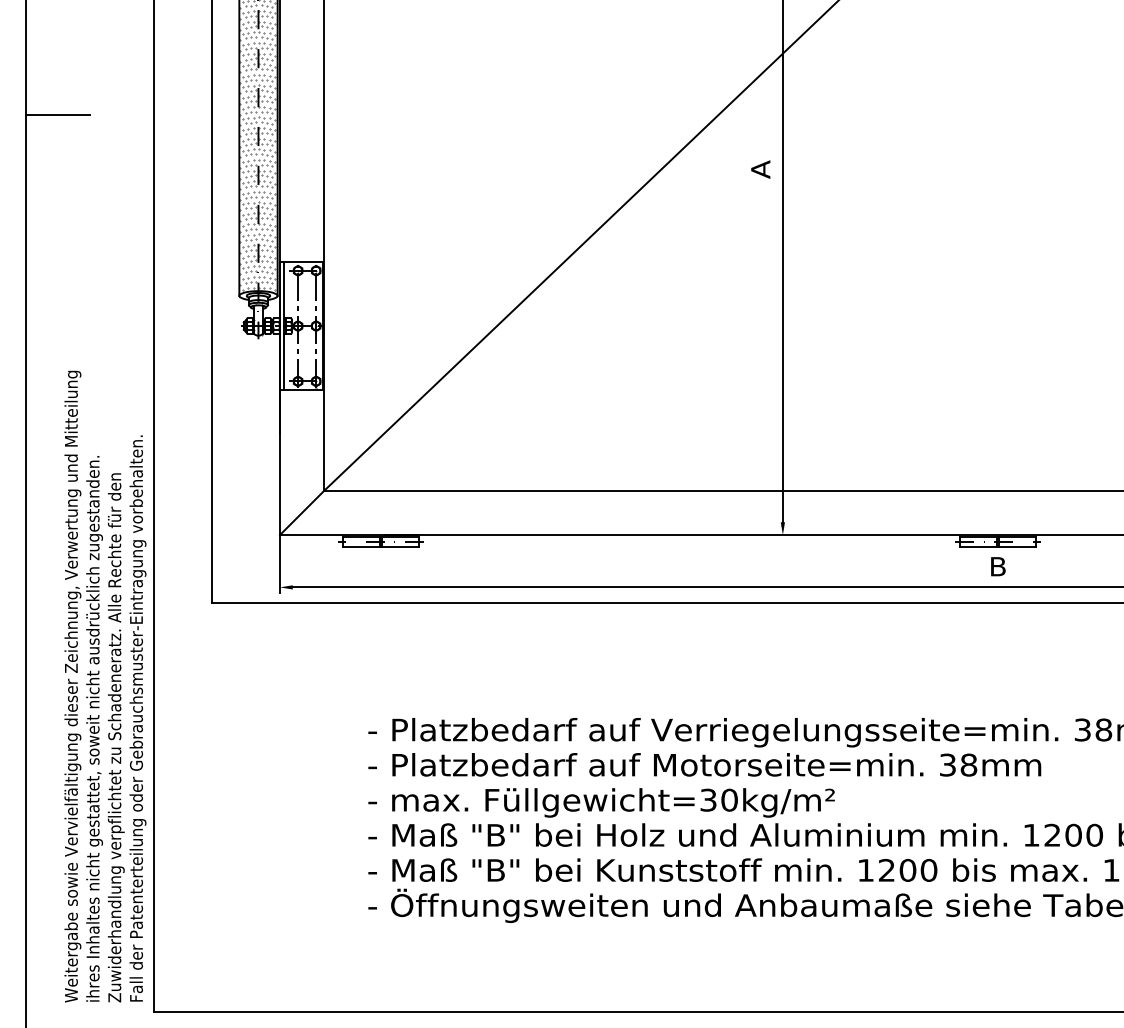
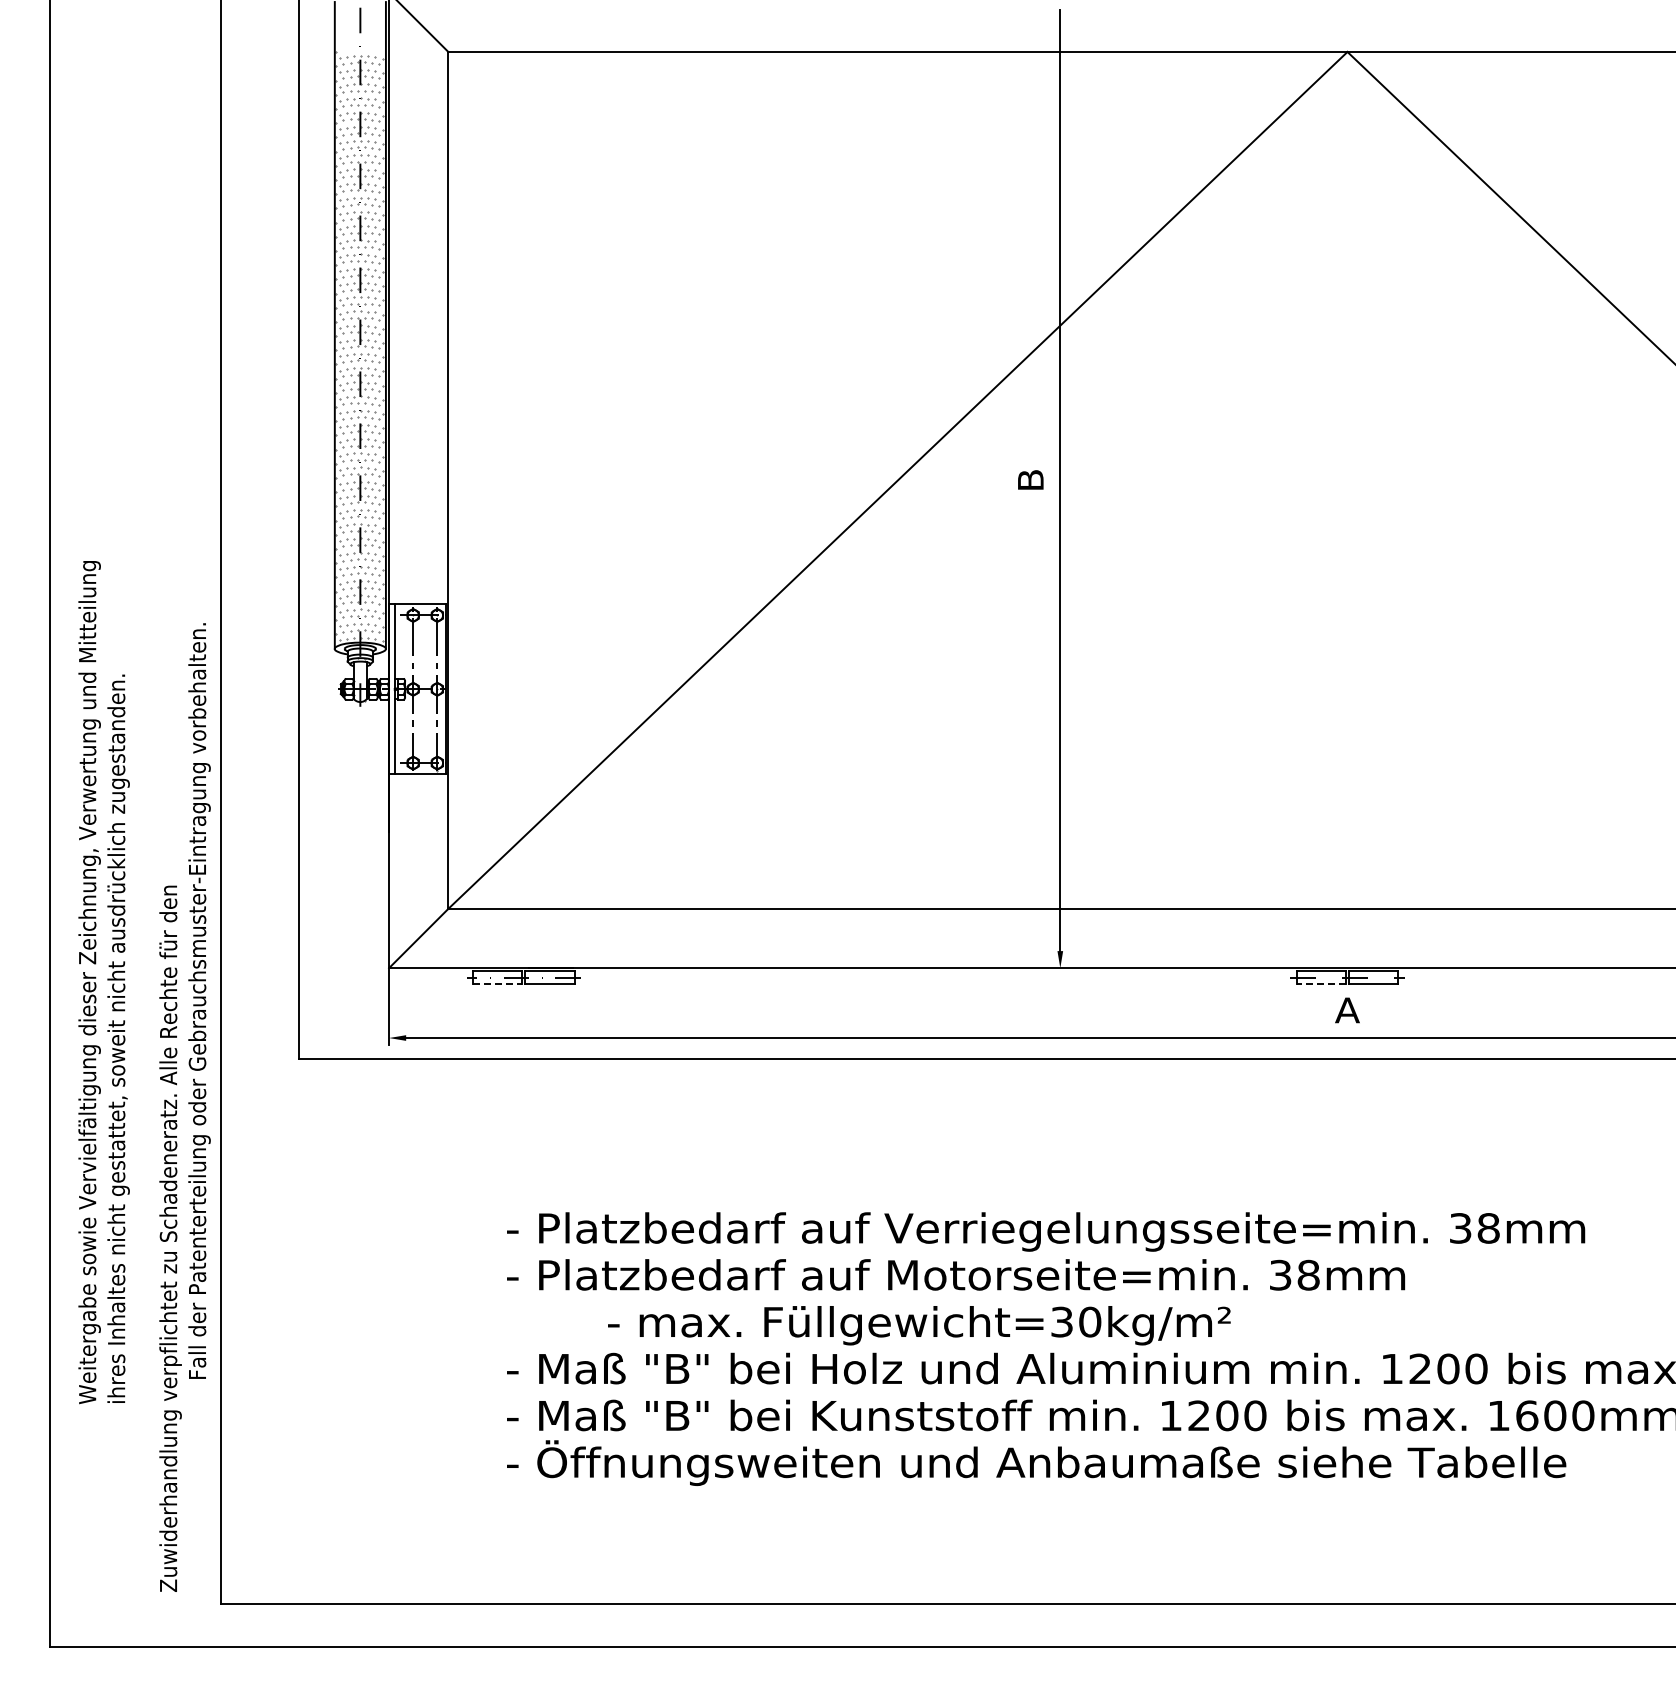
line: (57, 114) -> (92, 407), removed
text: (760, 169) -> (1030, 480), A -> B
line: (361, 547) -> (497, 984), solid -> dashed
line: (978, 547) -> (1321, 984), solid -> dashed
text: (998, 566) -> (1347, 1010), B -> A
text: (83, 686) -> (103, 982), moved
text: (137, 718) -> (199, 1000), moved
text: (601, 802) -> (919, 1325), moved

